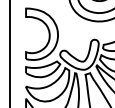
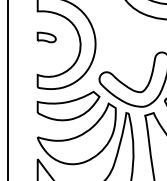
part: (30, 30) -> (45, 35), added

